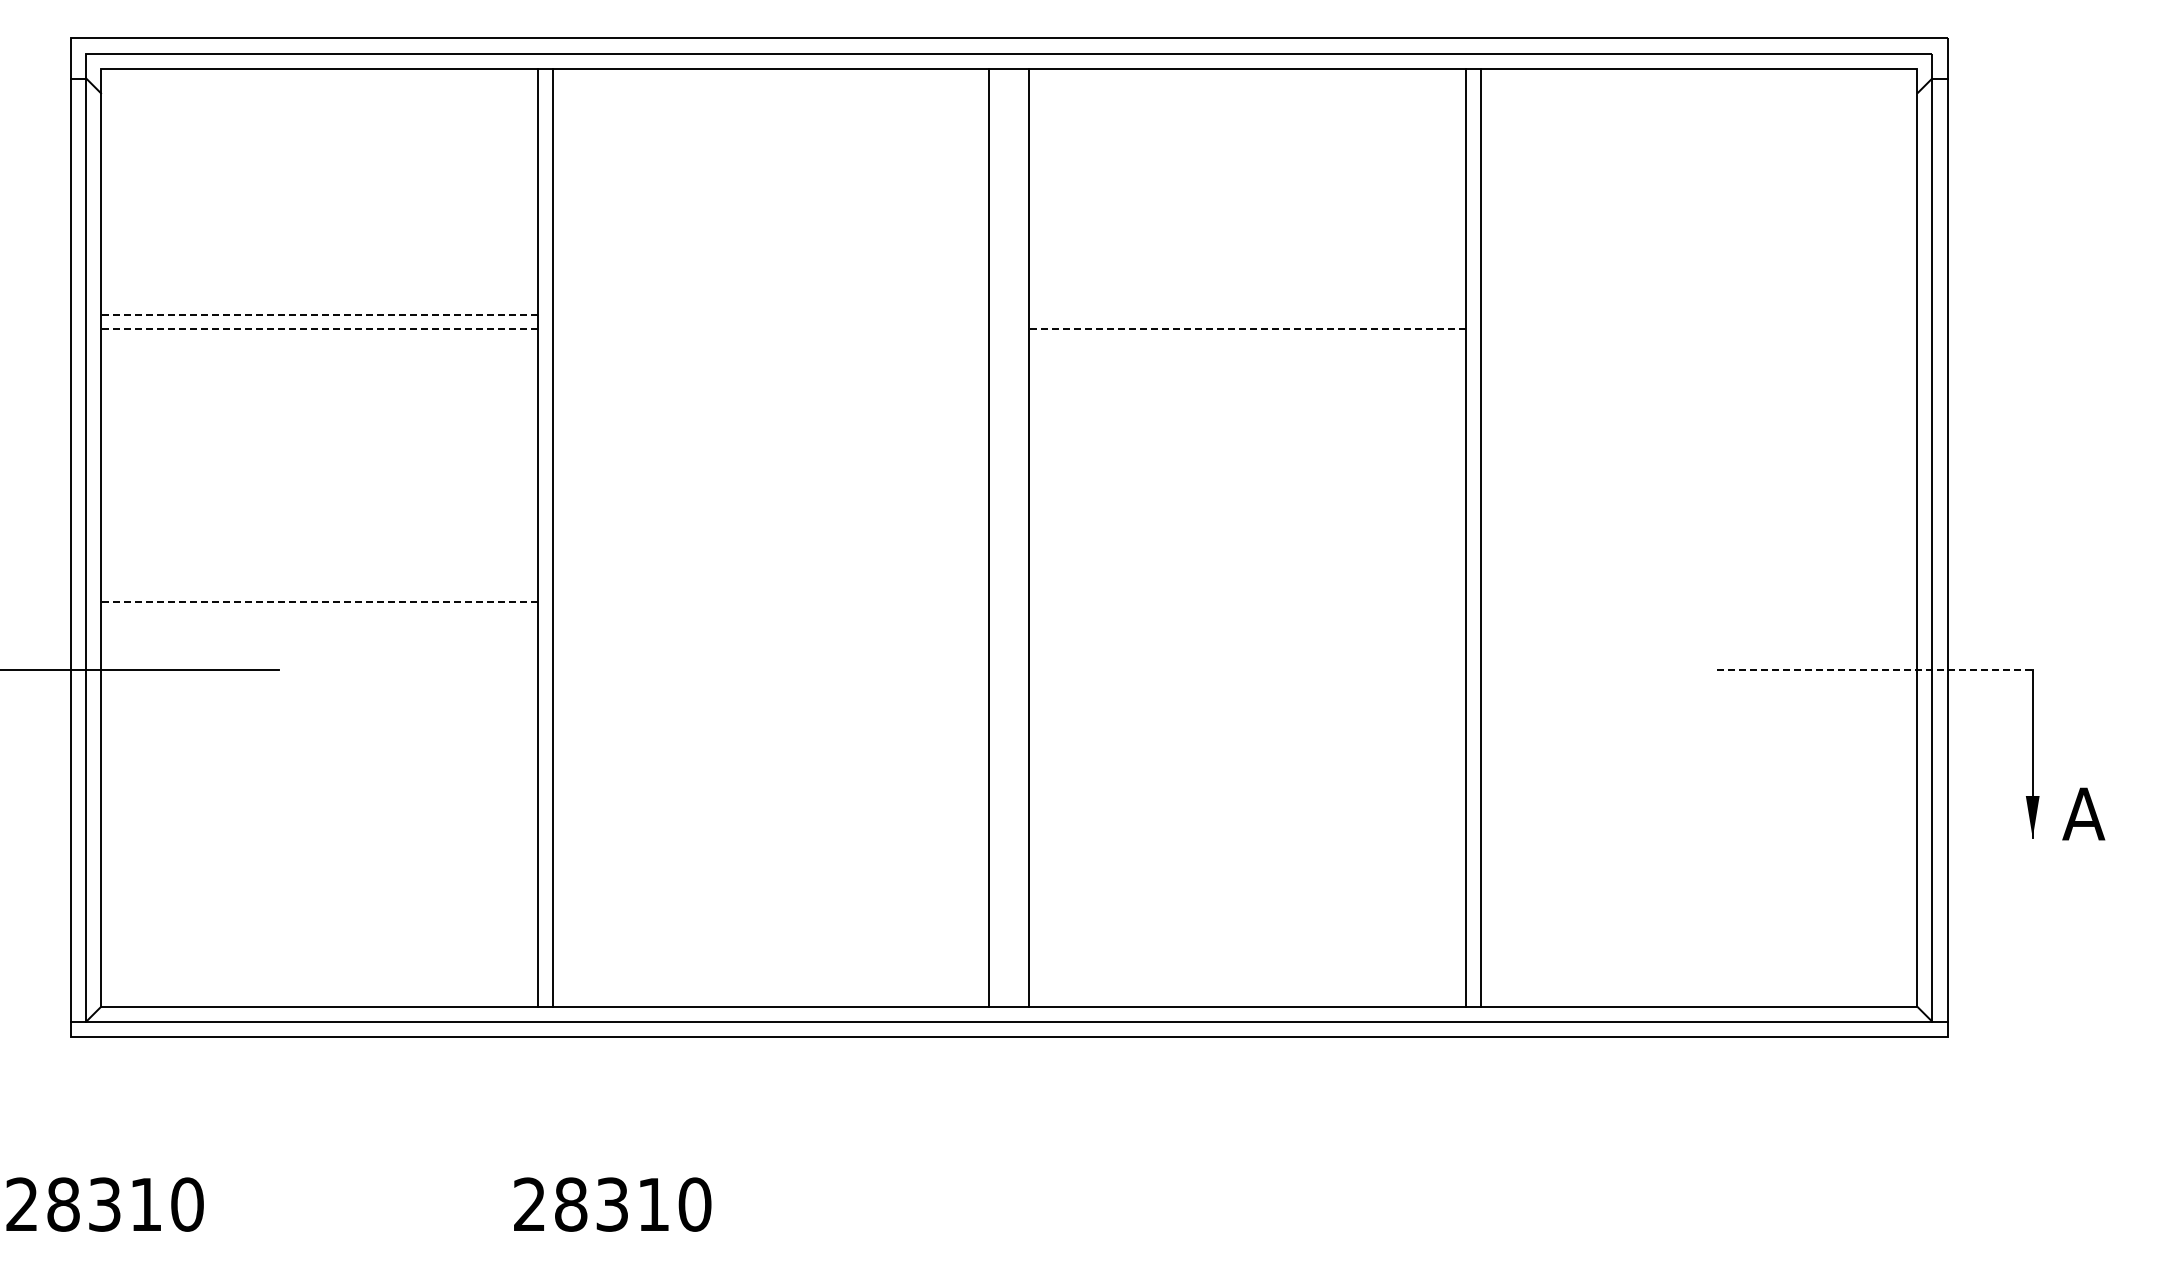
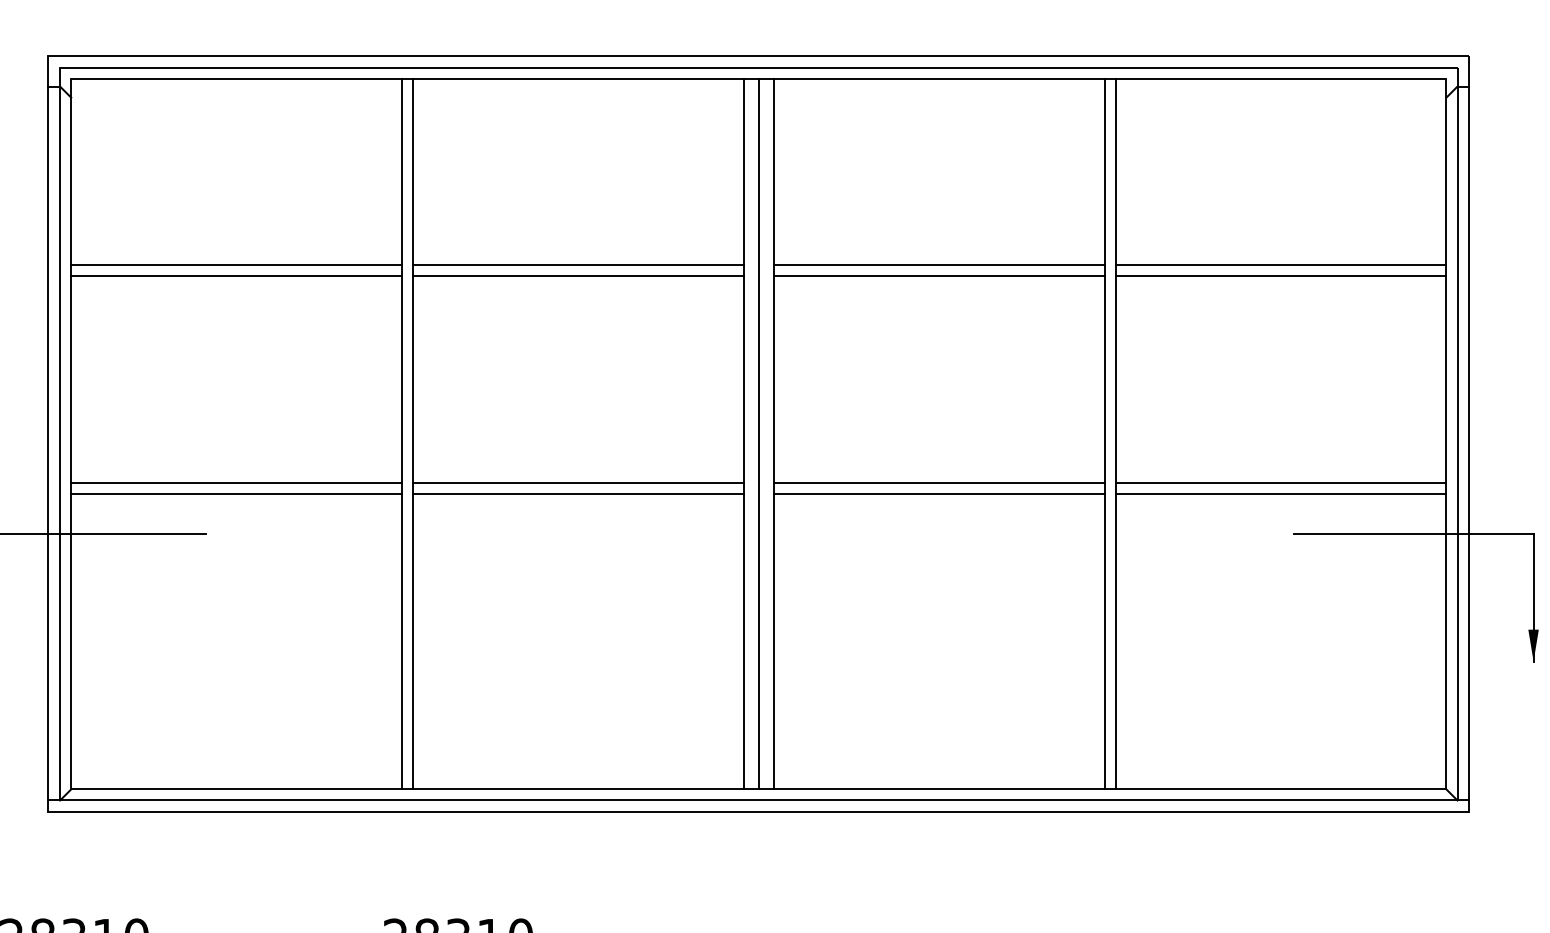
line: (318, 314) -> (235, 265), dashed -> solid
line: (770, 314) -> (578, 265), added
line: (1247, 314) -> (939, 265), added
line: (1698, 314) -> (1280, 265), added
line: (318, 329) -> (235, 276), dashed -> solid
line: (770, 329) -> (578, 276), added
line: (1247, 329) -> (939, 276), dashed -> solid
line: (1698, 329) -> (1280, 276), added
line: (1009, 537) -> (758, 434), added
line: (318, 601) -> (235, 482), dashed -> solid
line: (770, 601) -> (578, 482), added
line: (1247, 601) -> (939, 482), added
line: (1698, 601) -> (1280, 482), added
line: (319, 616) -> (236, 493), added
line: (770, 616) -> (578, 493), added
line: (1247, 616) -> (939, 493), added
line: (1698, 616) -> (1280, 493), added
line: (1875, 669) -> (1414, 533), dashed -> solid

